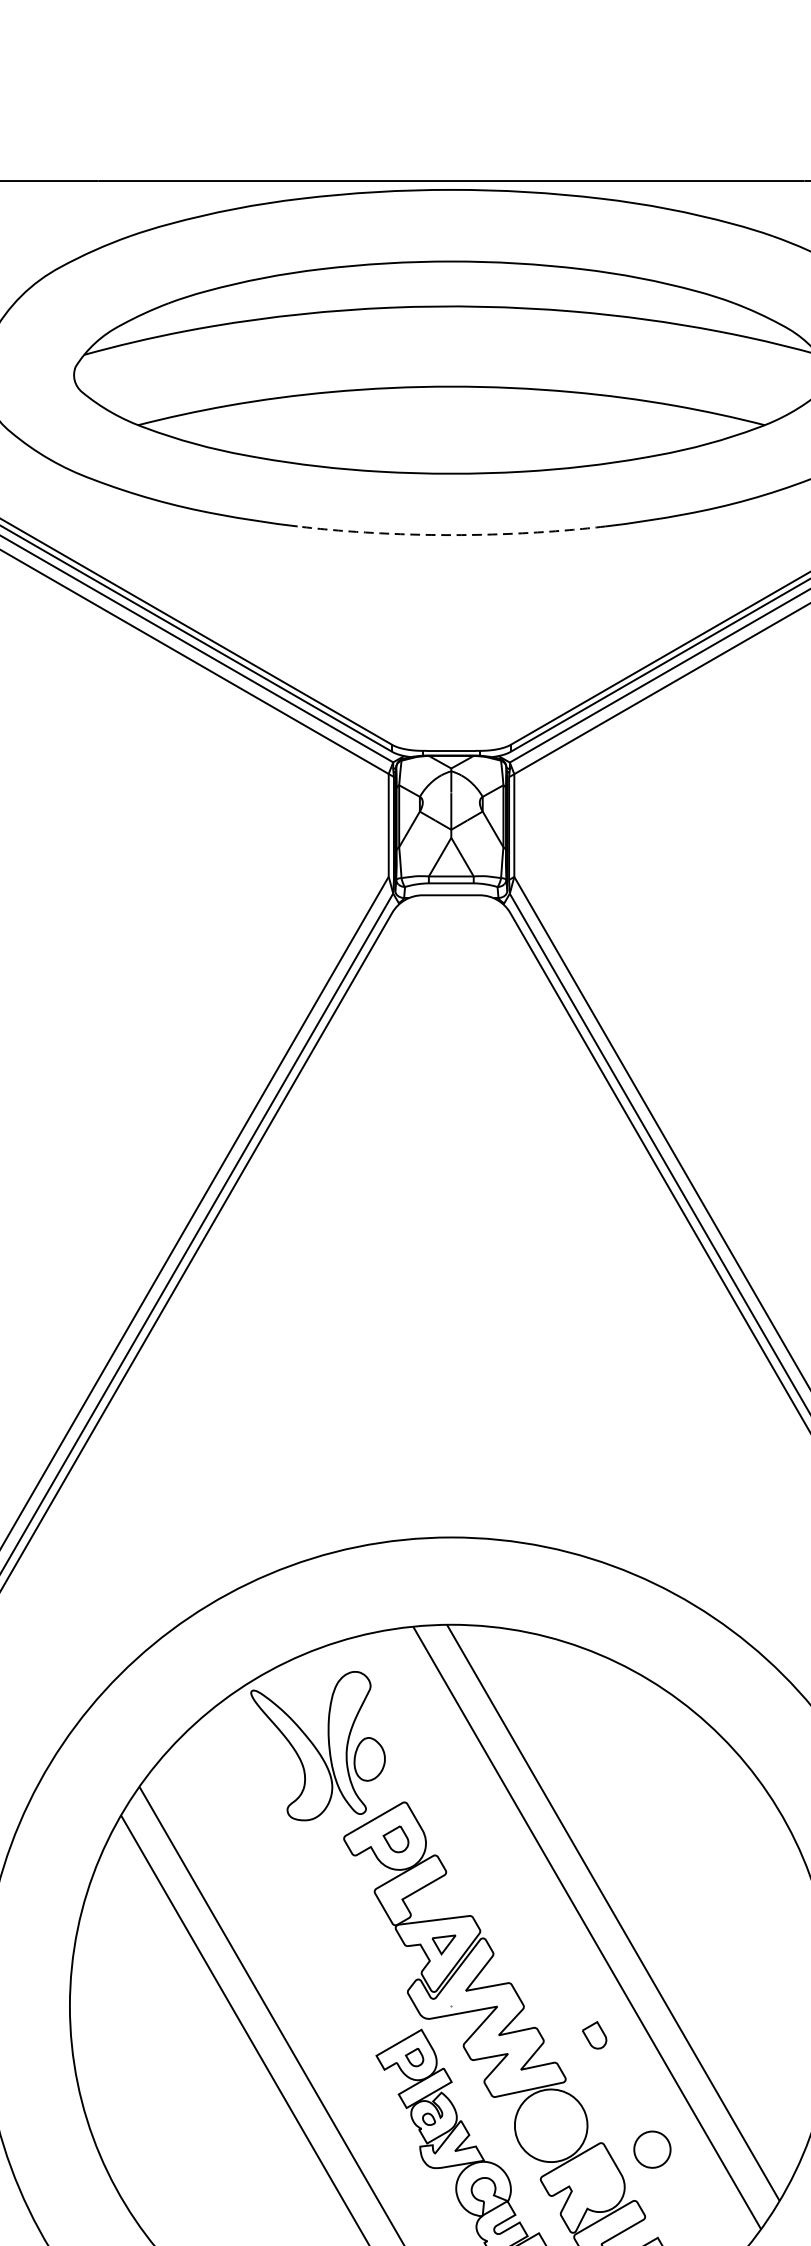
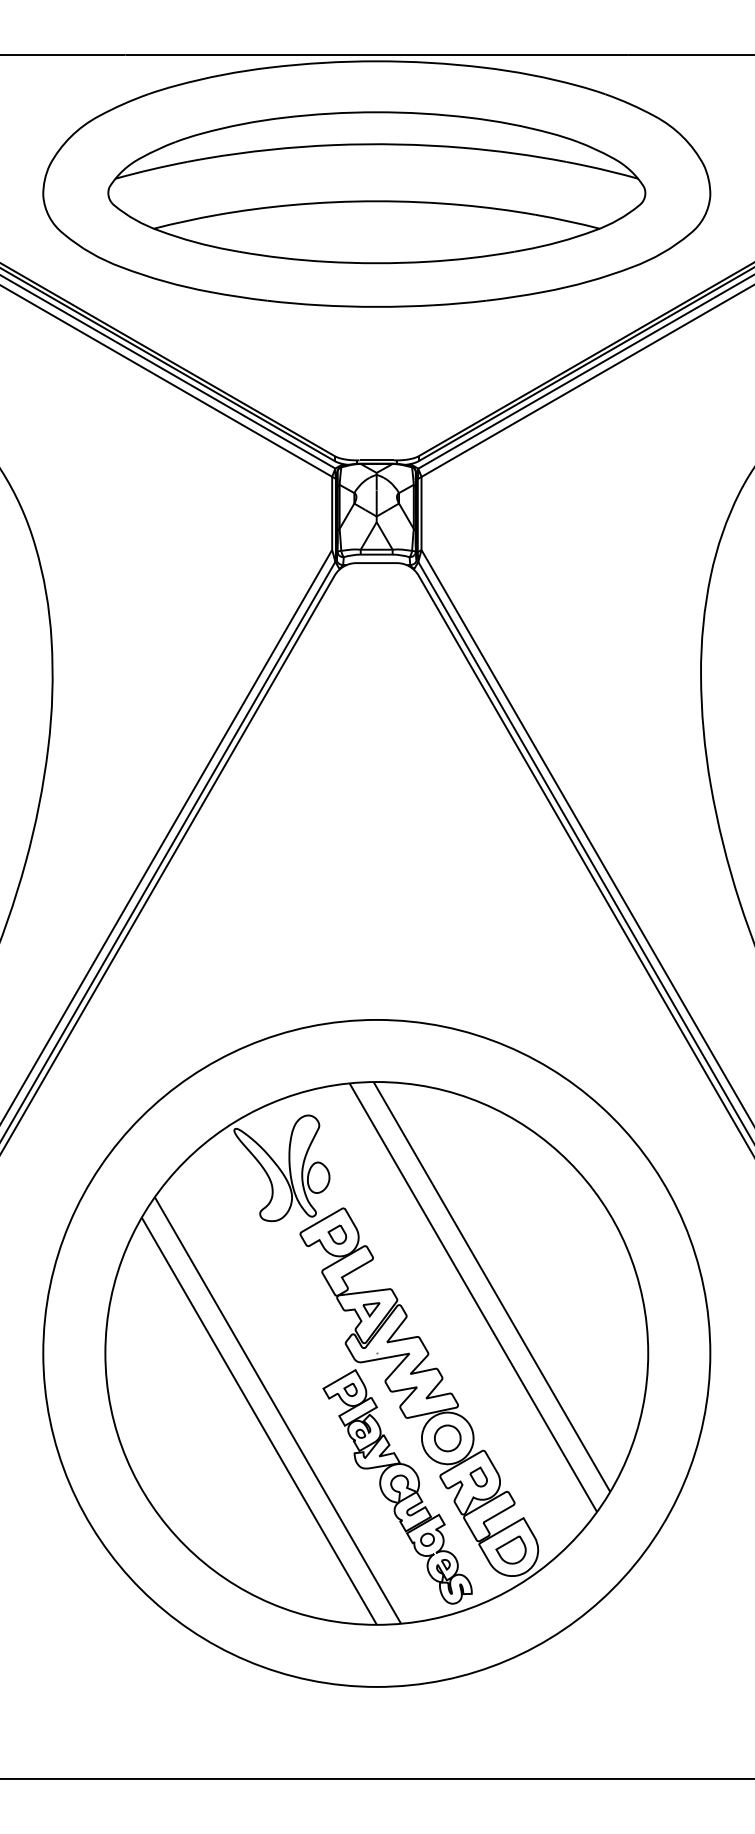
line: (451, 534) -> (376, 306), dashed -> solid
part: (594, 2034) -> (478, 1476), moved
part: (652, 2149) -> (447, 1438), moved

